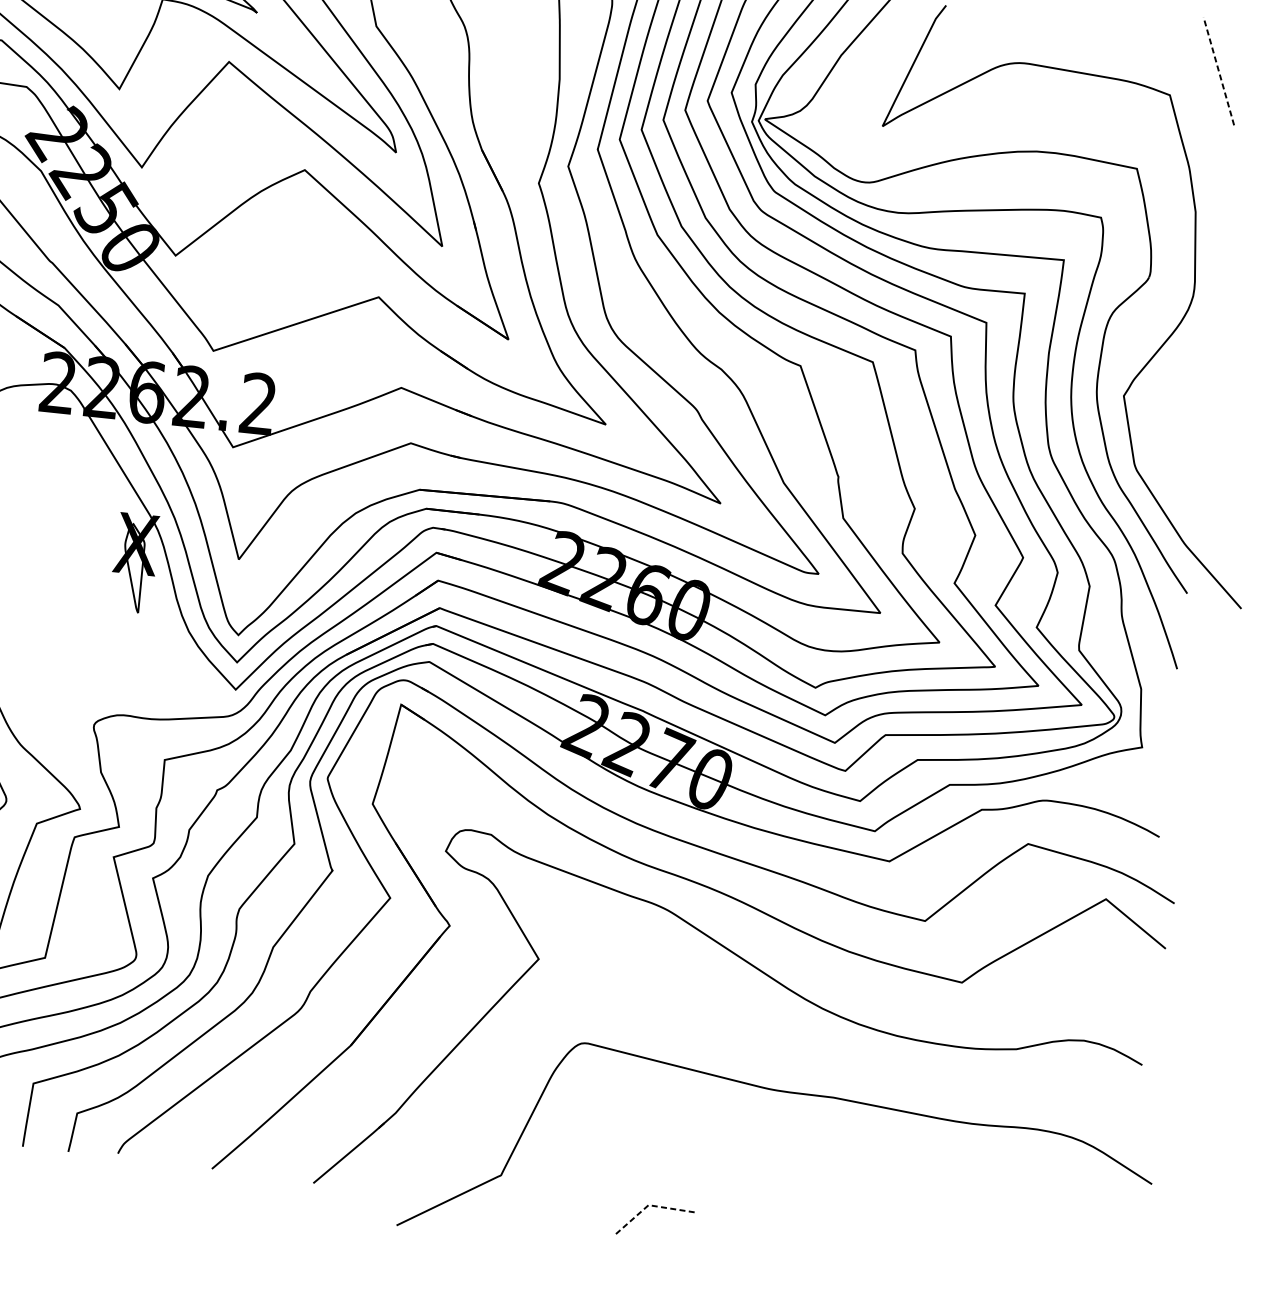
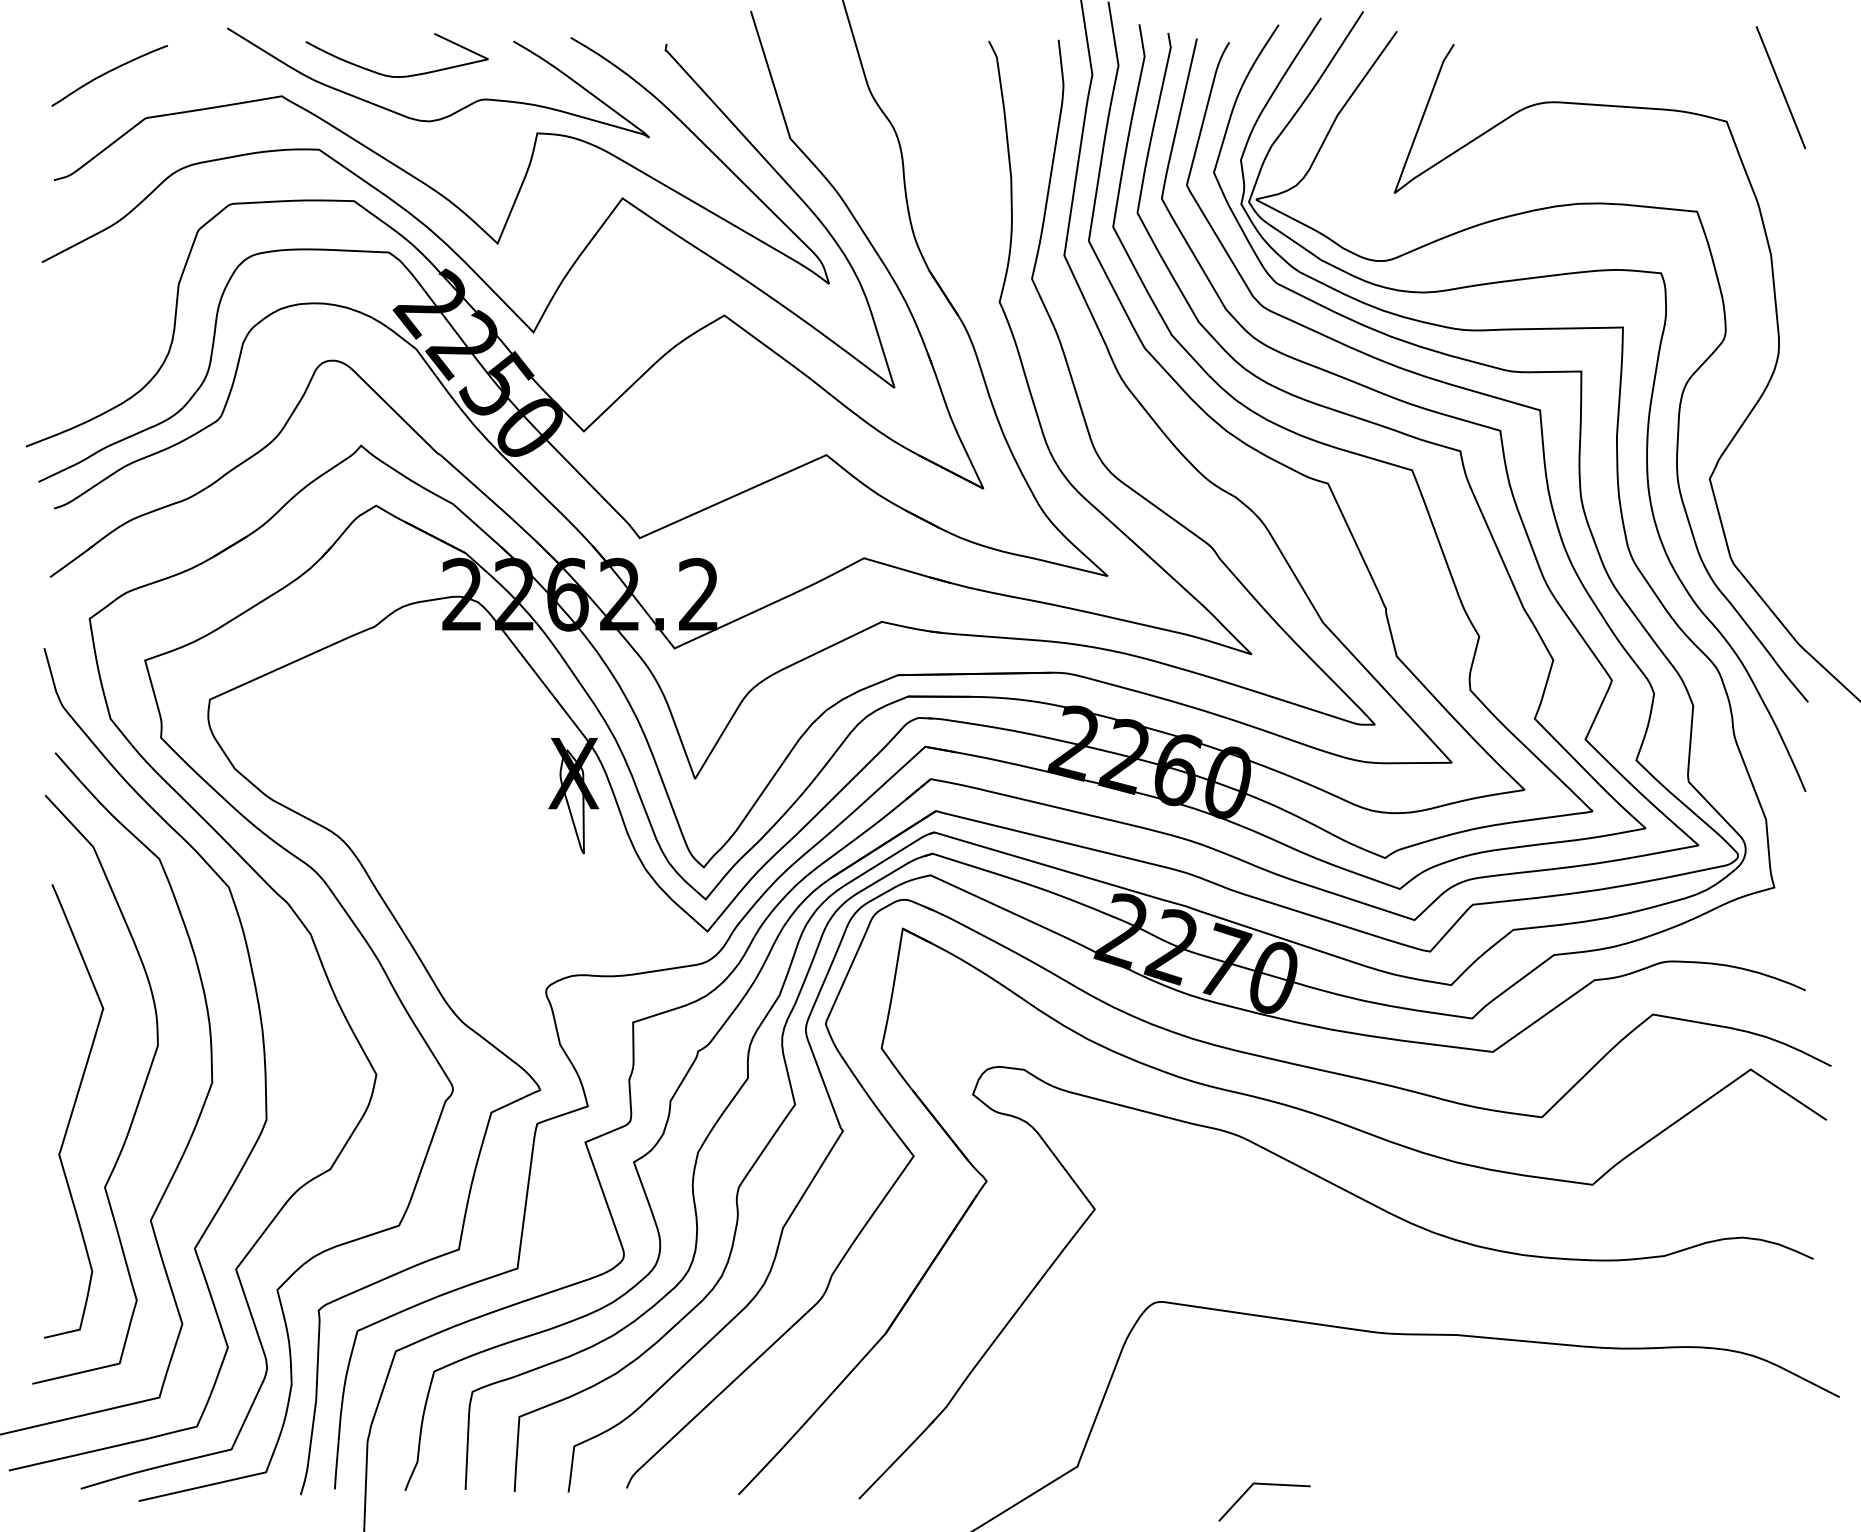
line: (1219, 72) -> (1781, 88), dashed -> solid
line: (651, 1205) -> (1256, 1483), dashed -> solid

